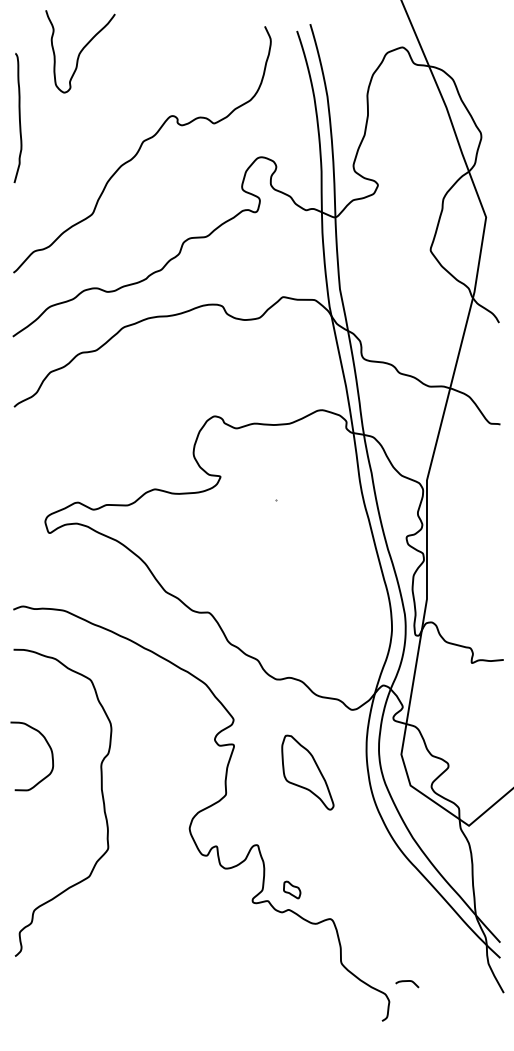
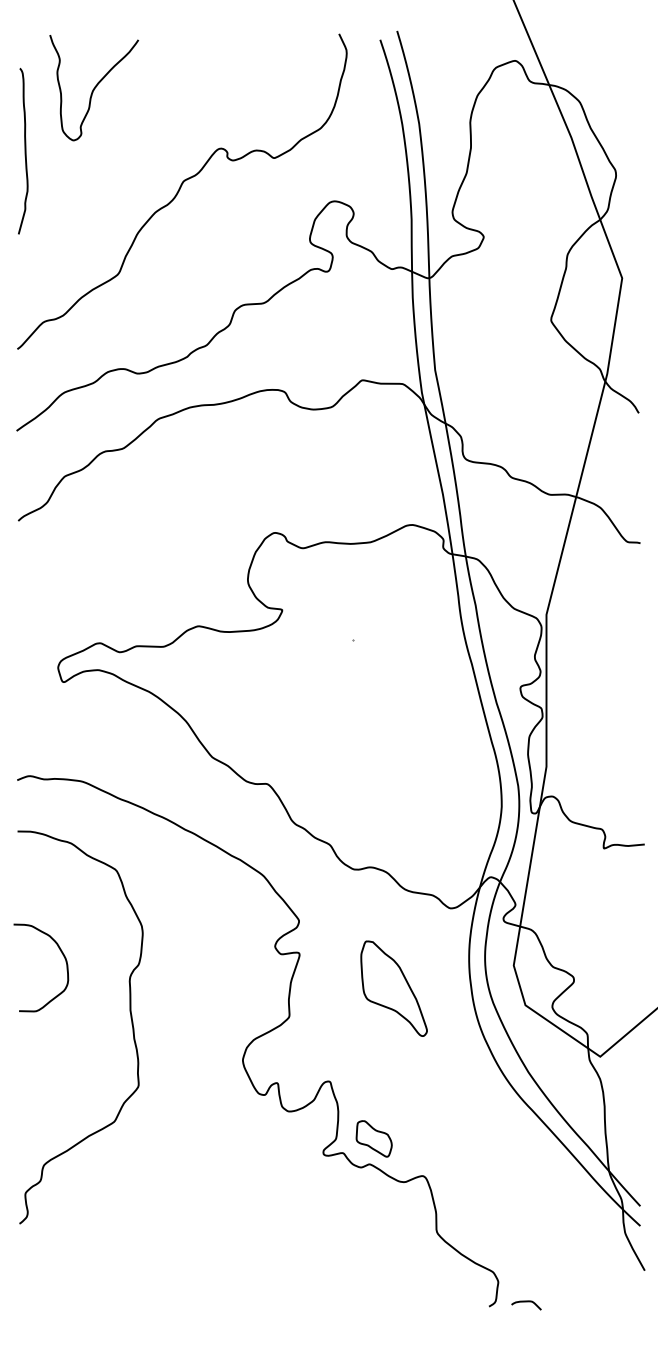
curve: (80, 51) -> (94, 87), moved
part: (291, 889) -> (373, 1138), size x1.67
curve: (407, 981) -> (526, 1302), moved

